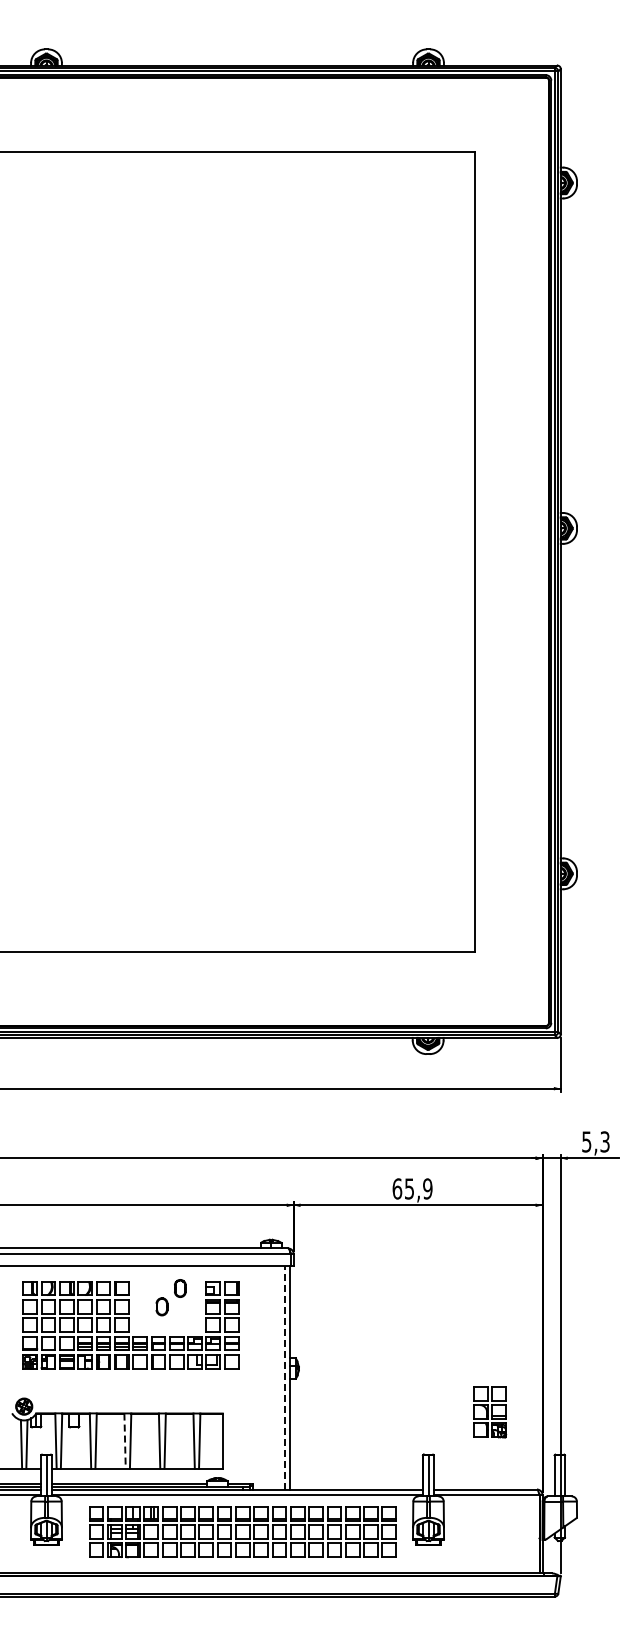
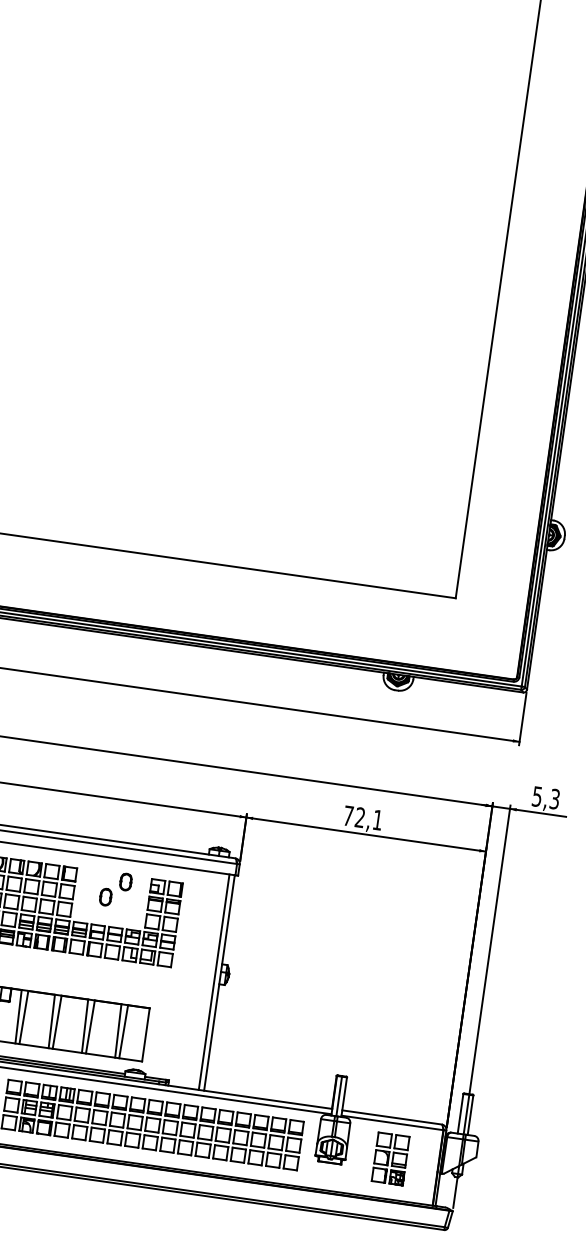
text: (412, 1188) -> (363, 817), 65,9 -> 72,1
line: (284, 1377) -> (214, 982), dashed -> solid
part: (490, 1412) -> (391, 1159), moved
line: (125, 1441) -> (52, 1021), dashed -> solid

